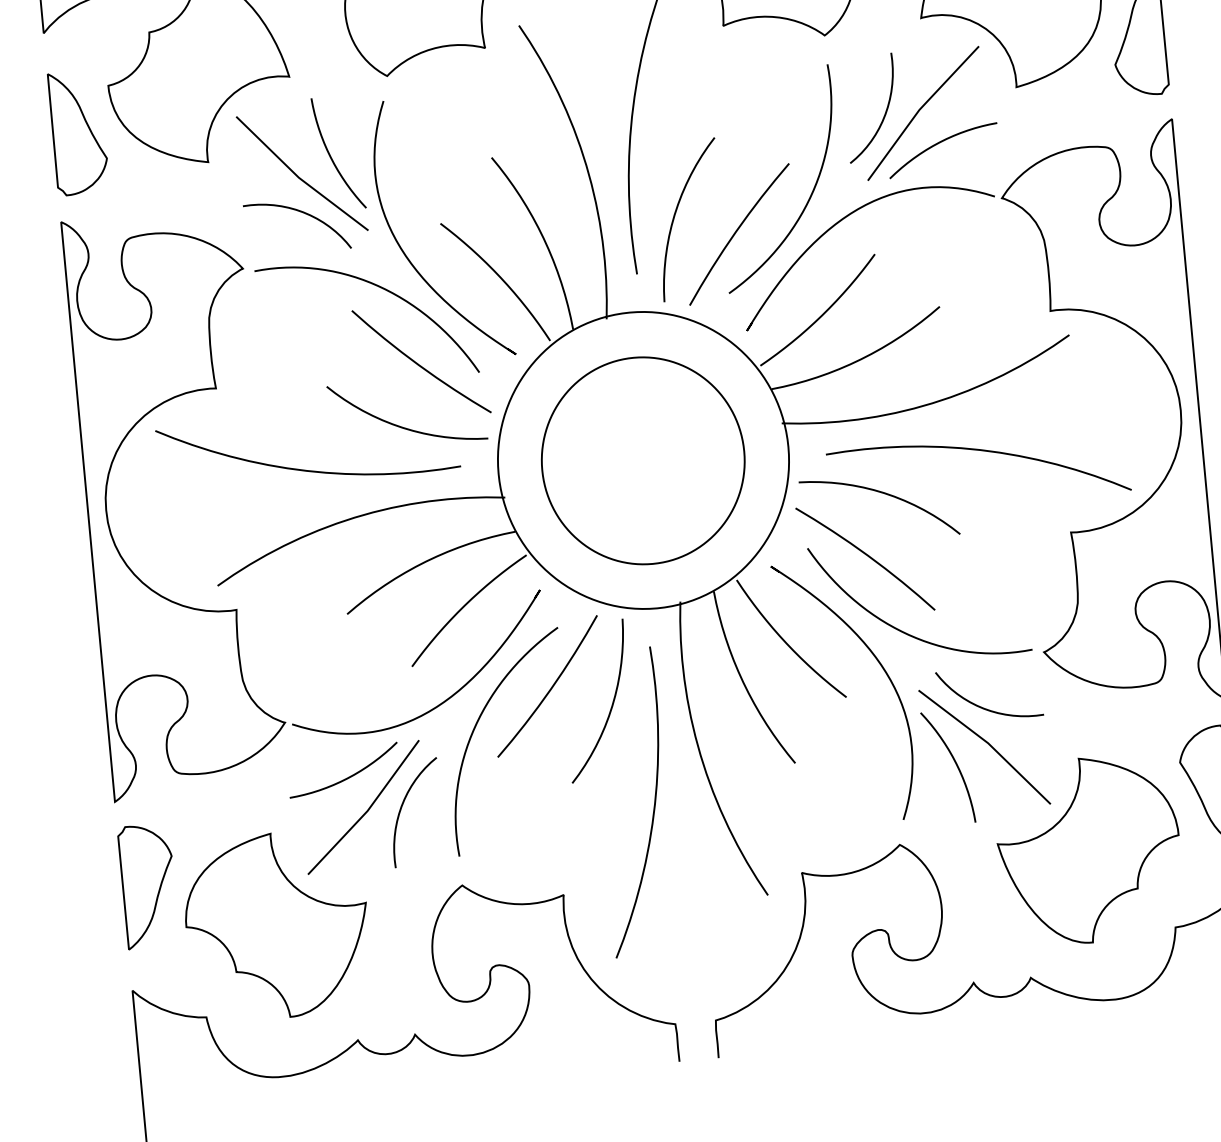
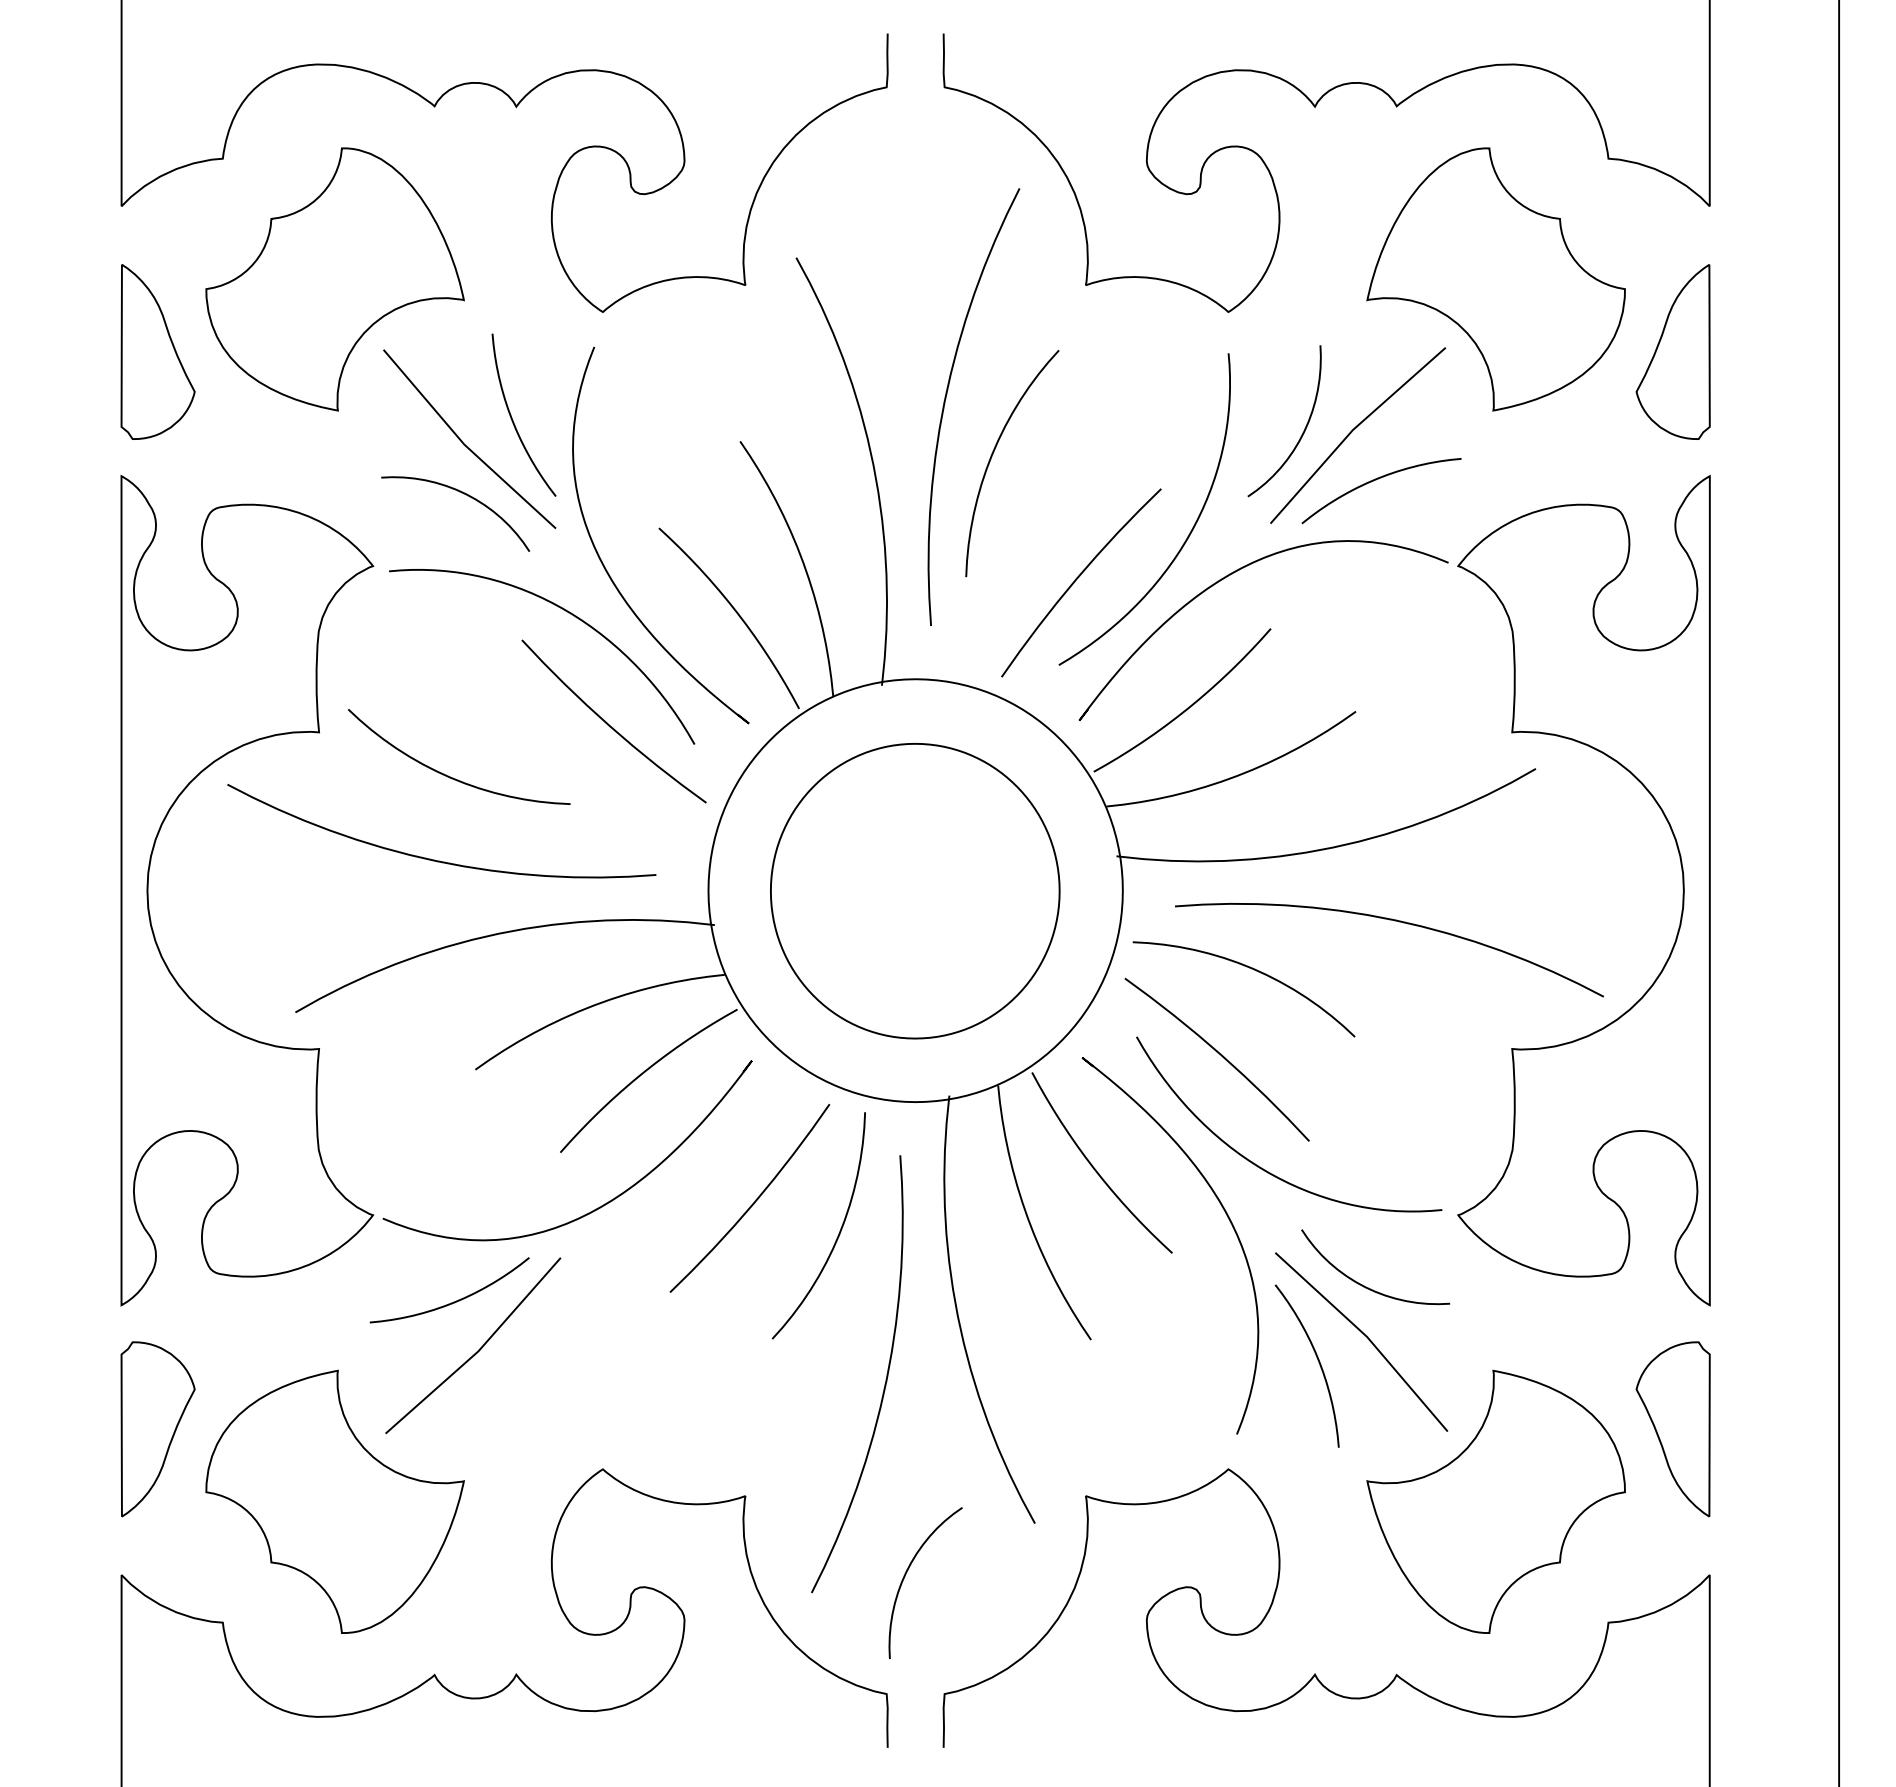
curve: (675, 214) -> (993, 454), moved
curve: (404, 427) -> (453, 777), moved
curve: (475, 729) -> (641, 1249), removed
curve: (402, 806) -> (907, 1572), moved

